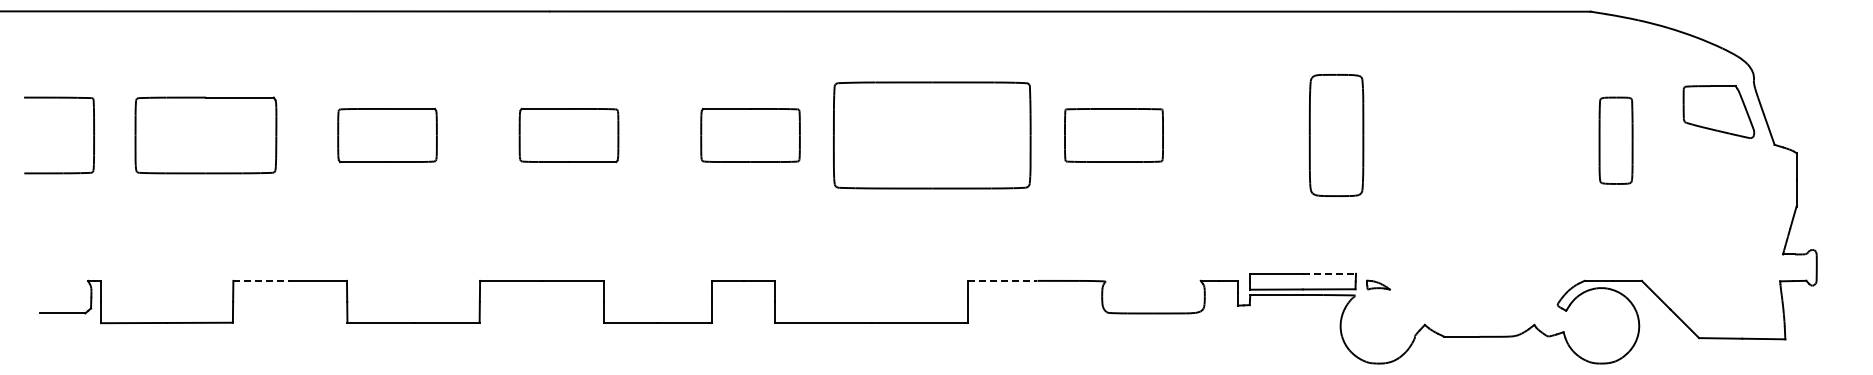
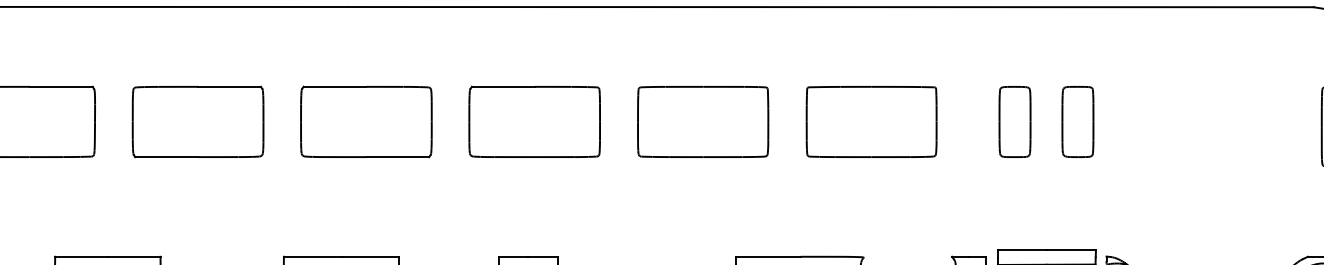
part: (387, 135) -> (198, 121), size x1.43
part: (568, 135) -> (365, 121), size x1.43
part: (750, 135) -> (534, 121), size x1.43
part: (932, 135) -> (703, 121), size x0.71
part: (1113, 135) -> (871, 121), size x1.43
part: (1268, 135) -> (1014, 121), added
part: (1336, 135) -> (1077, 121), size x0.62
line: (1330, 273) -> (1072, 249), dashed -> solid
line: (262, 280) -> (82, 256), dashed -> solid
line: (1002, 280) -> (768, 256), dashed -> solid

